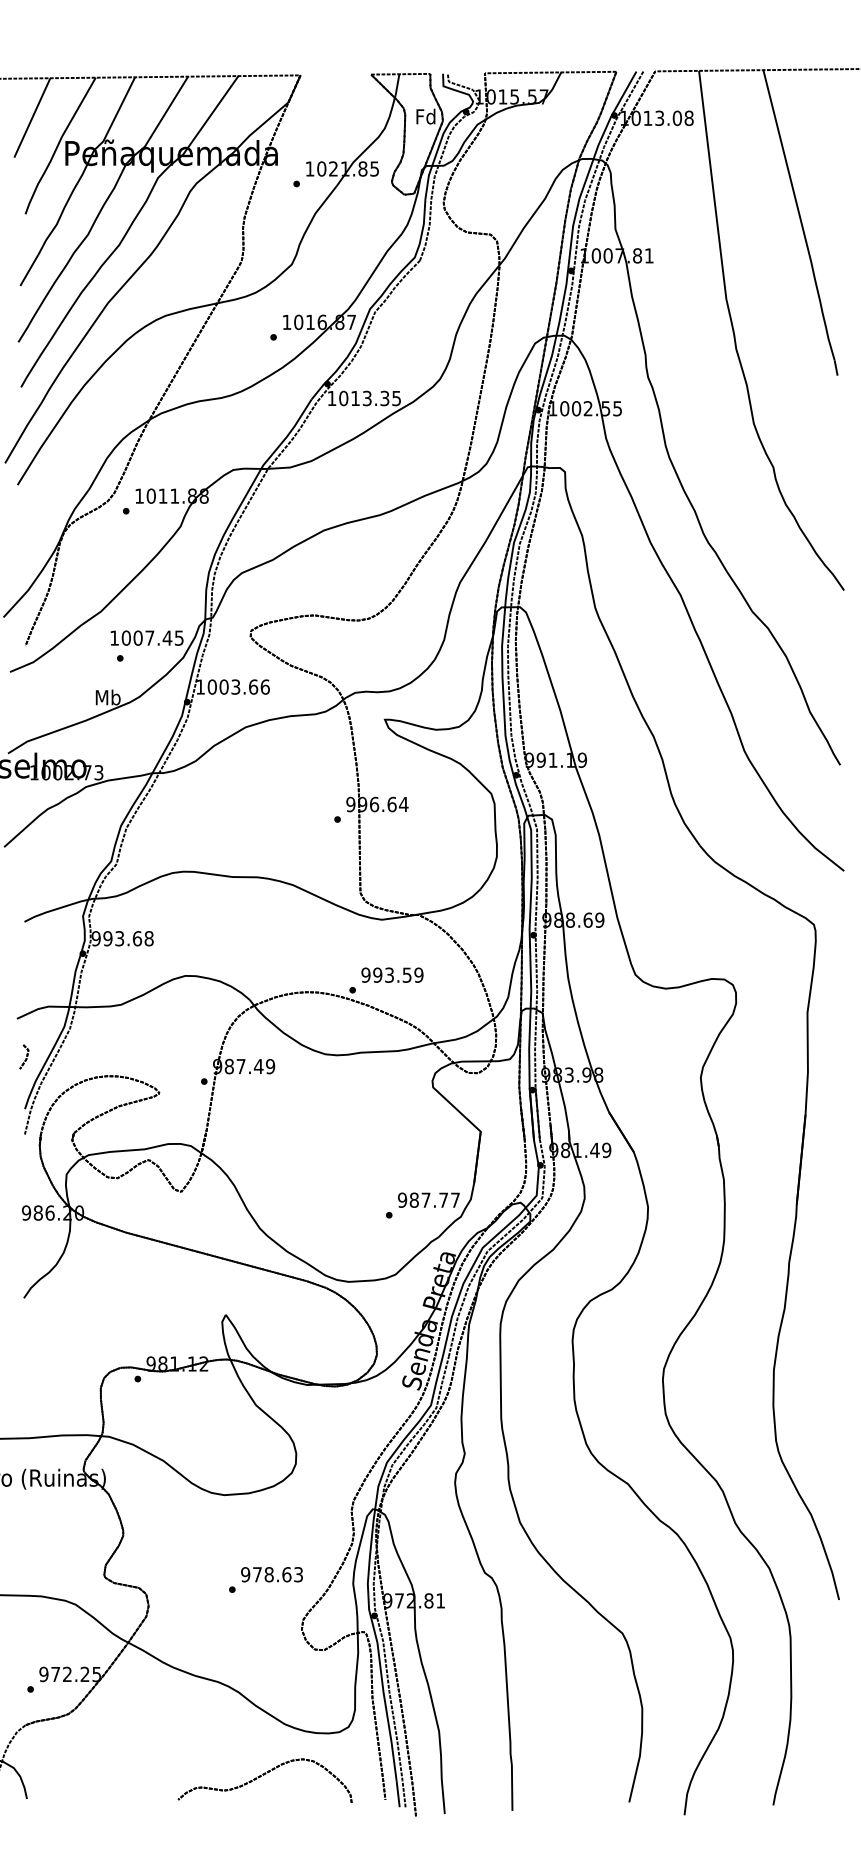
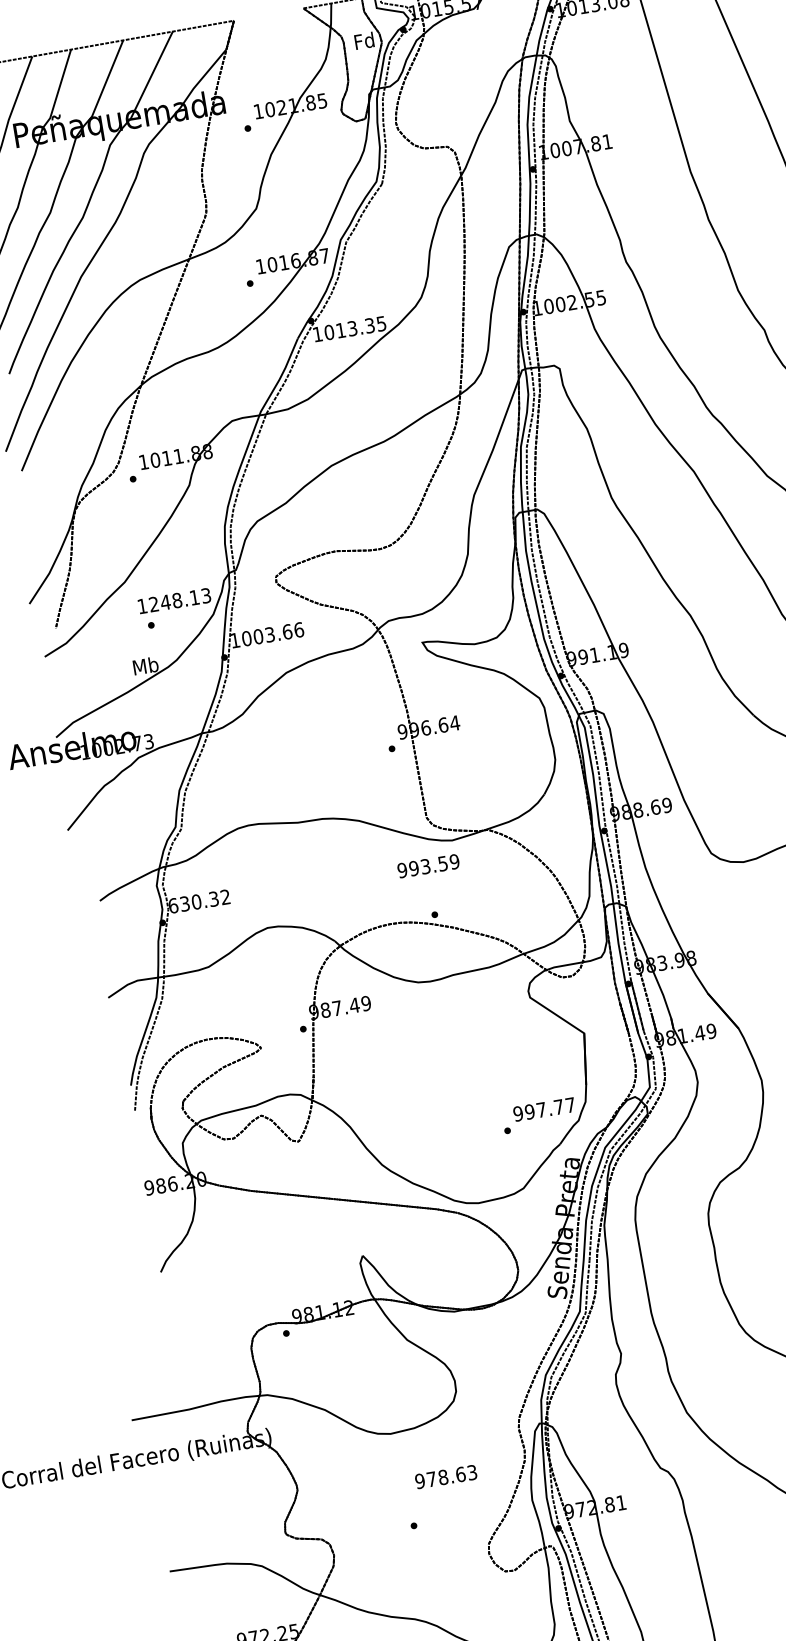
text: (152, 637) -> (179, 599), 1007.45 -> 1248.13
text: (122, 938) -> (199, 901), 993.68 -> 630.32
text: (392, 974) -> (428, 865), moved
part: (24, 1056) -> (121, 1033), removed
text: (413, 1199) -> (529, 1111), 987.77 -> 997.77
text: (271, 1574) -> (445, 1476), moved

